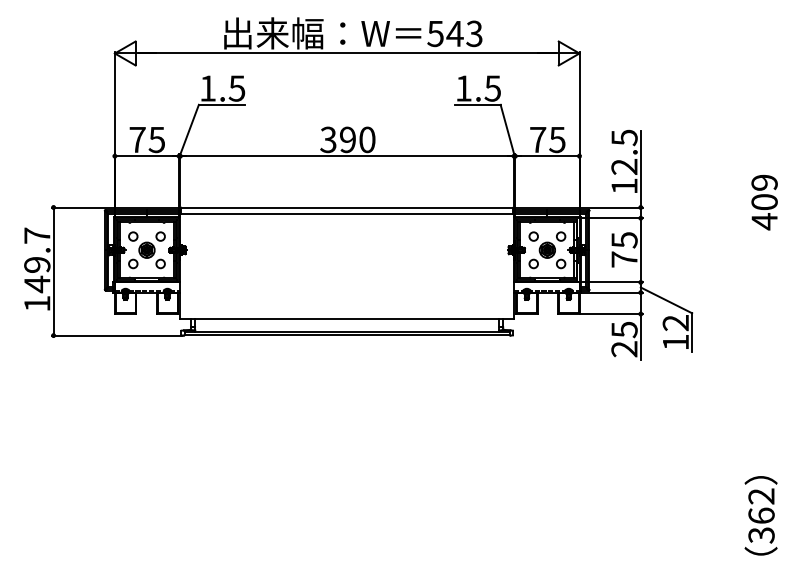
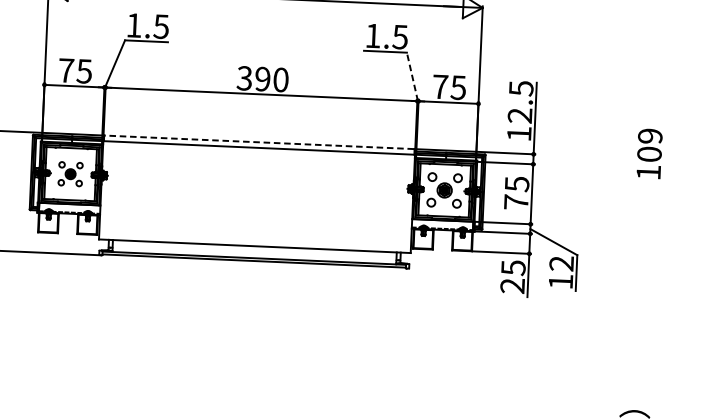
line: (507, 130) -> (412, 76), solid -> dashed
line: (346, 207) -> (258, 142), solid -> dashed
text: (764, 221) -> (648, 172), 409 -> 109
part: (146, 250) -> (70, 174), size x0.7

